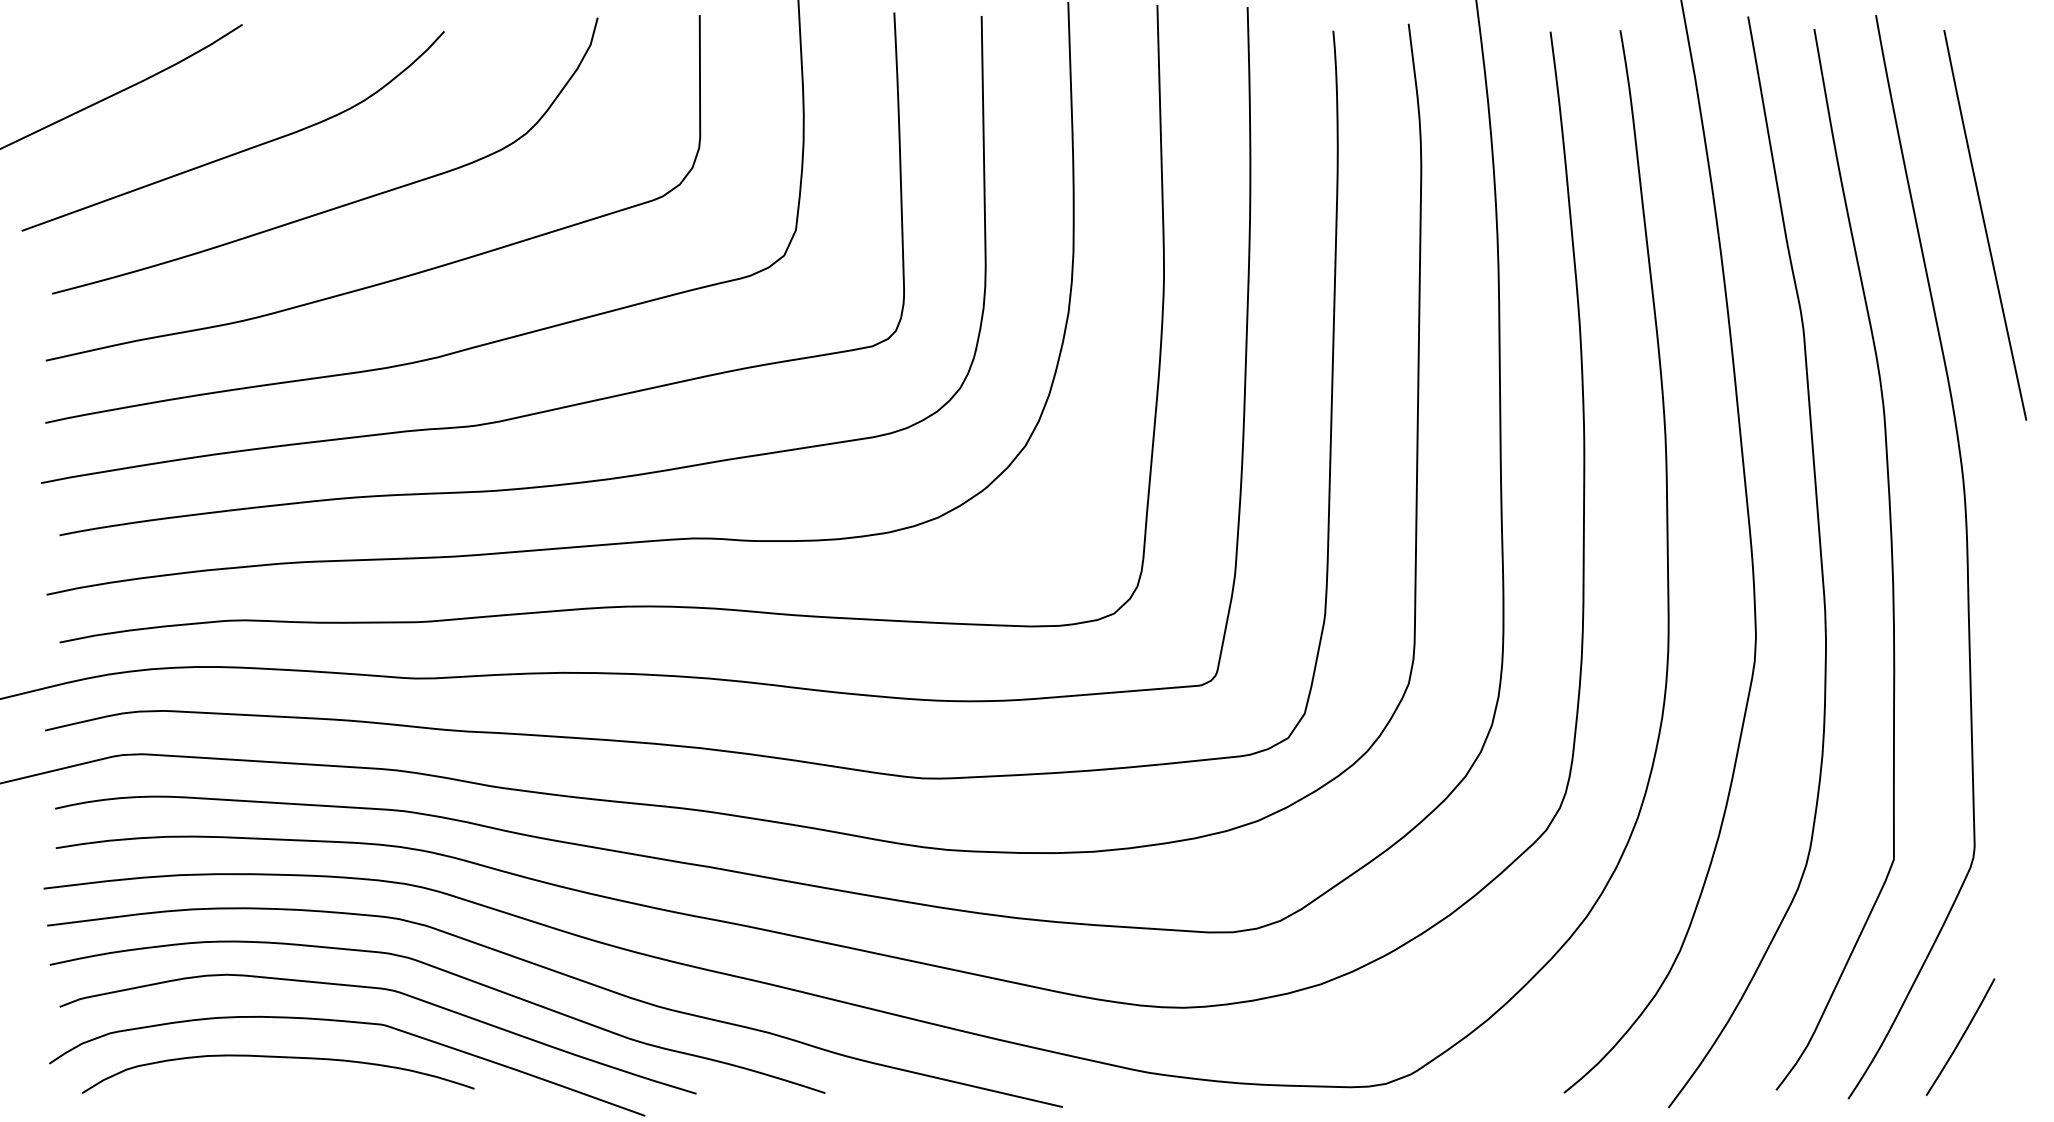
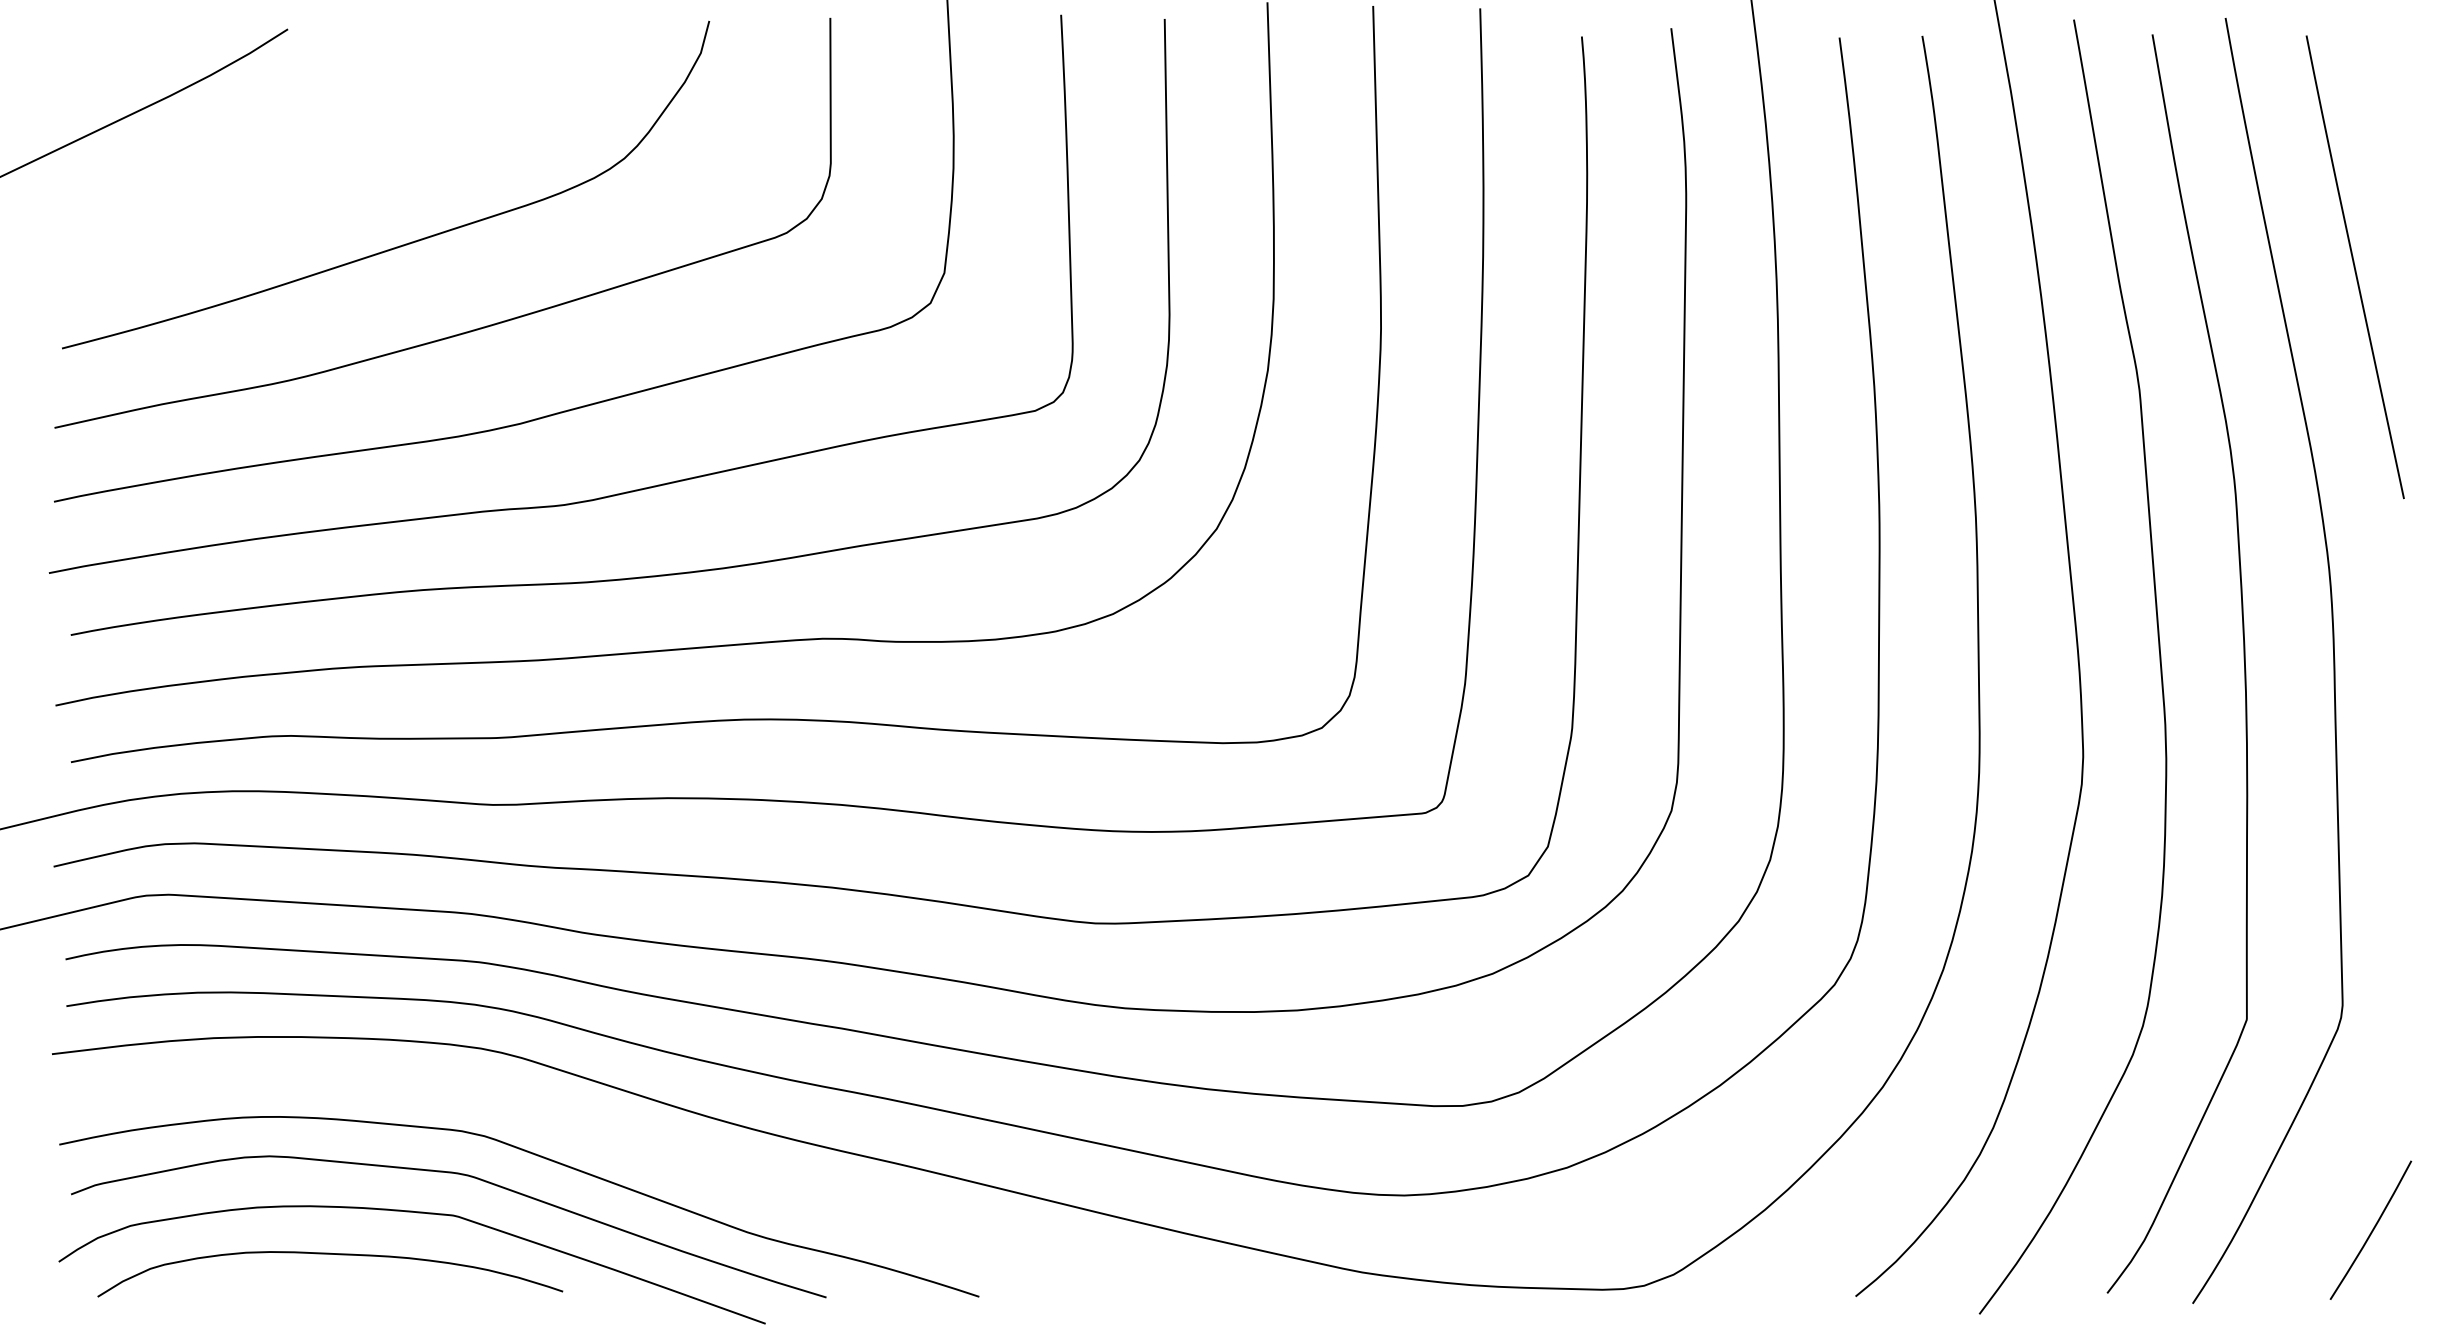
curve: (239, 151) -> (284, 179), removed
curve: (565, 975) -> (670, 1157), removed
curve: (1961, 1037) -> (2371, 1230), moved

